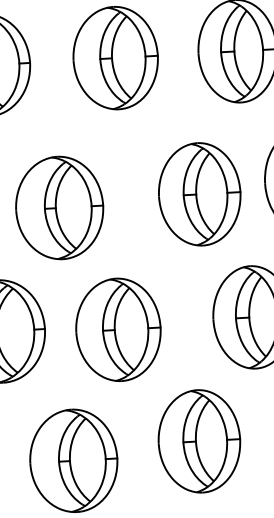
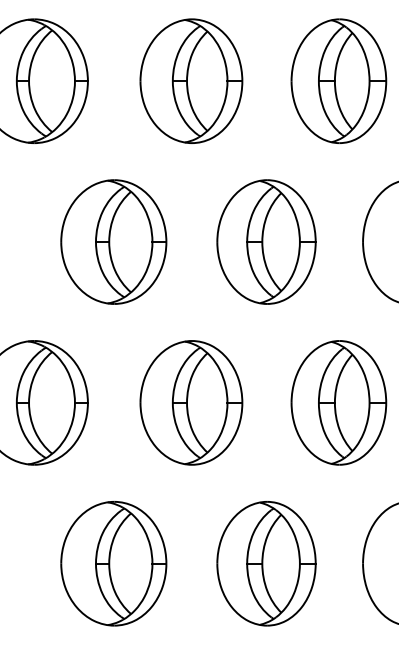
part: (199, 193) -> (266, 241), moved
part: (59, 207) -> (113, 241), moved
part: (118, 329) -> (191, 402), moved
part: (199, 441) -> (266, 563), moved

